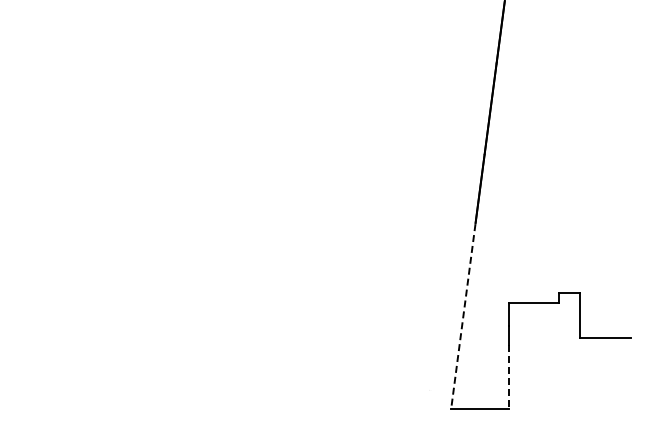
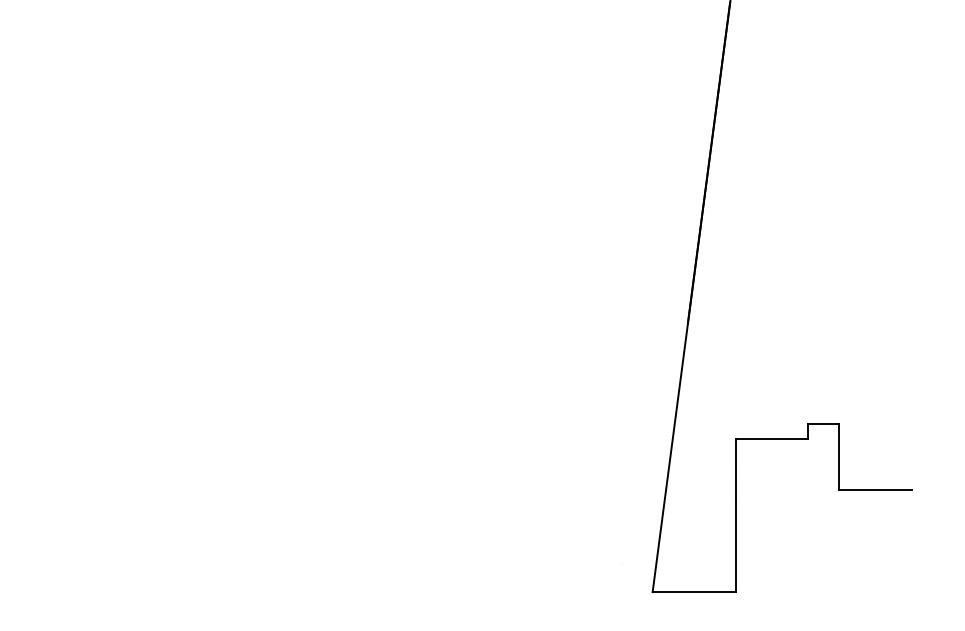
line: (463, 317) -> (670, 459), dashed -> solid
line: (508, 377) -> (735, 546), dashed -> solid

